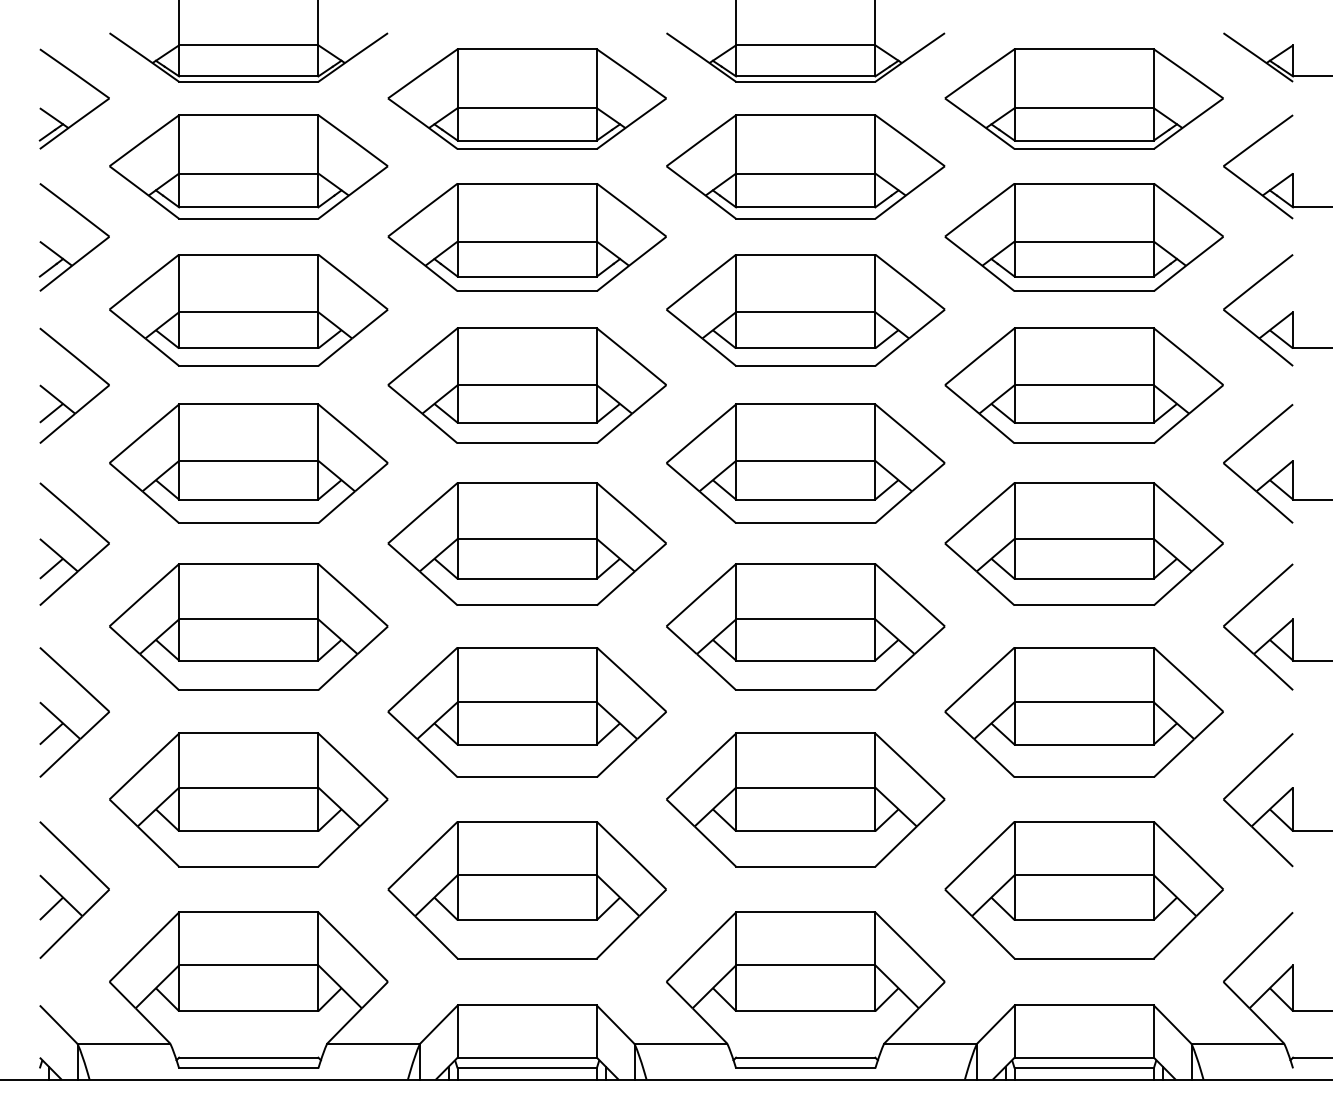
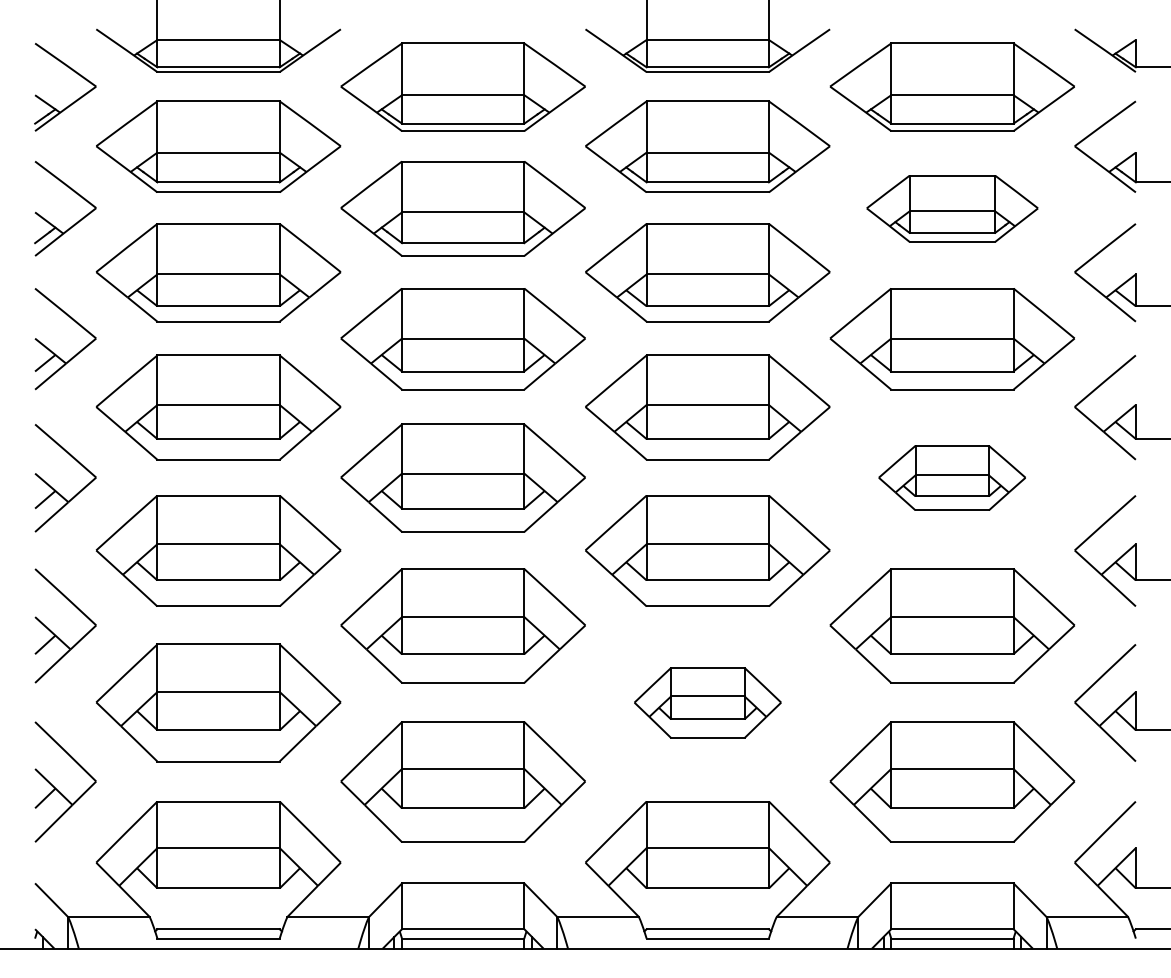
part: (1084, 237) -> (952, 208), size x0.7
part: (1083, 543) -> (951, 477), size x0.6
part: (805, 799) -> (707, 702), size x0.6

